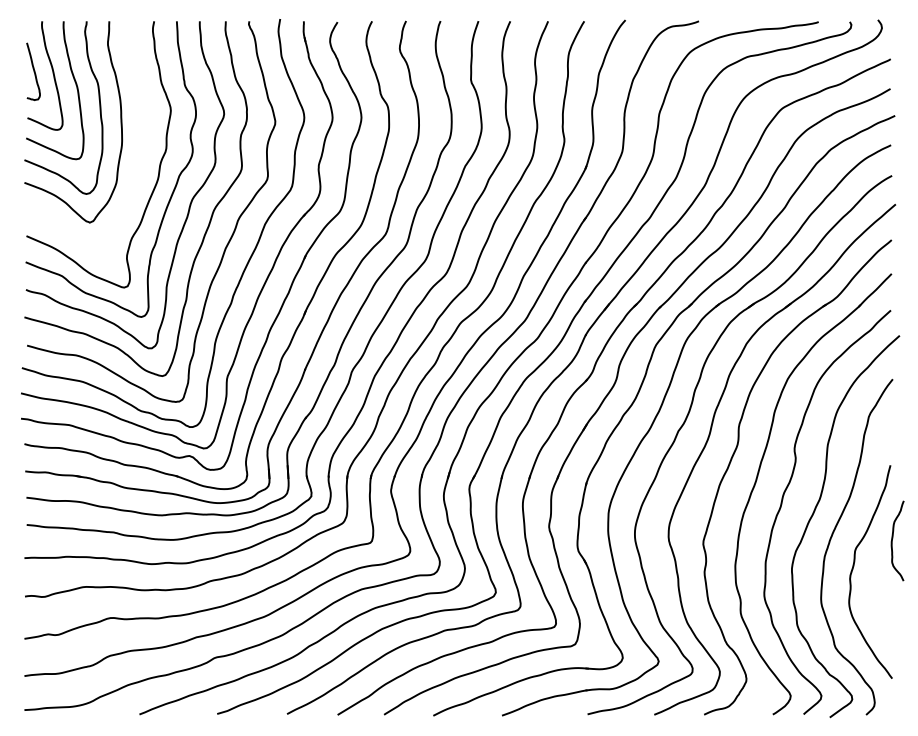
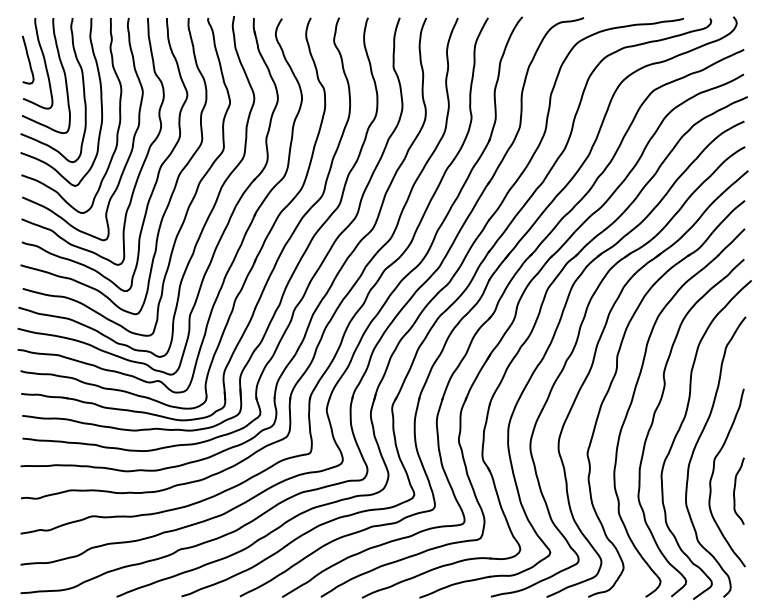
curve: (142, 138) -> (119, 115), added
curve: (893, 538) -> (735, 489), moved

